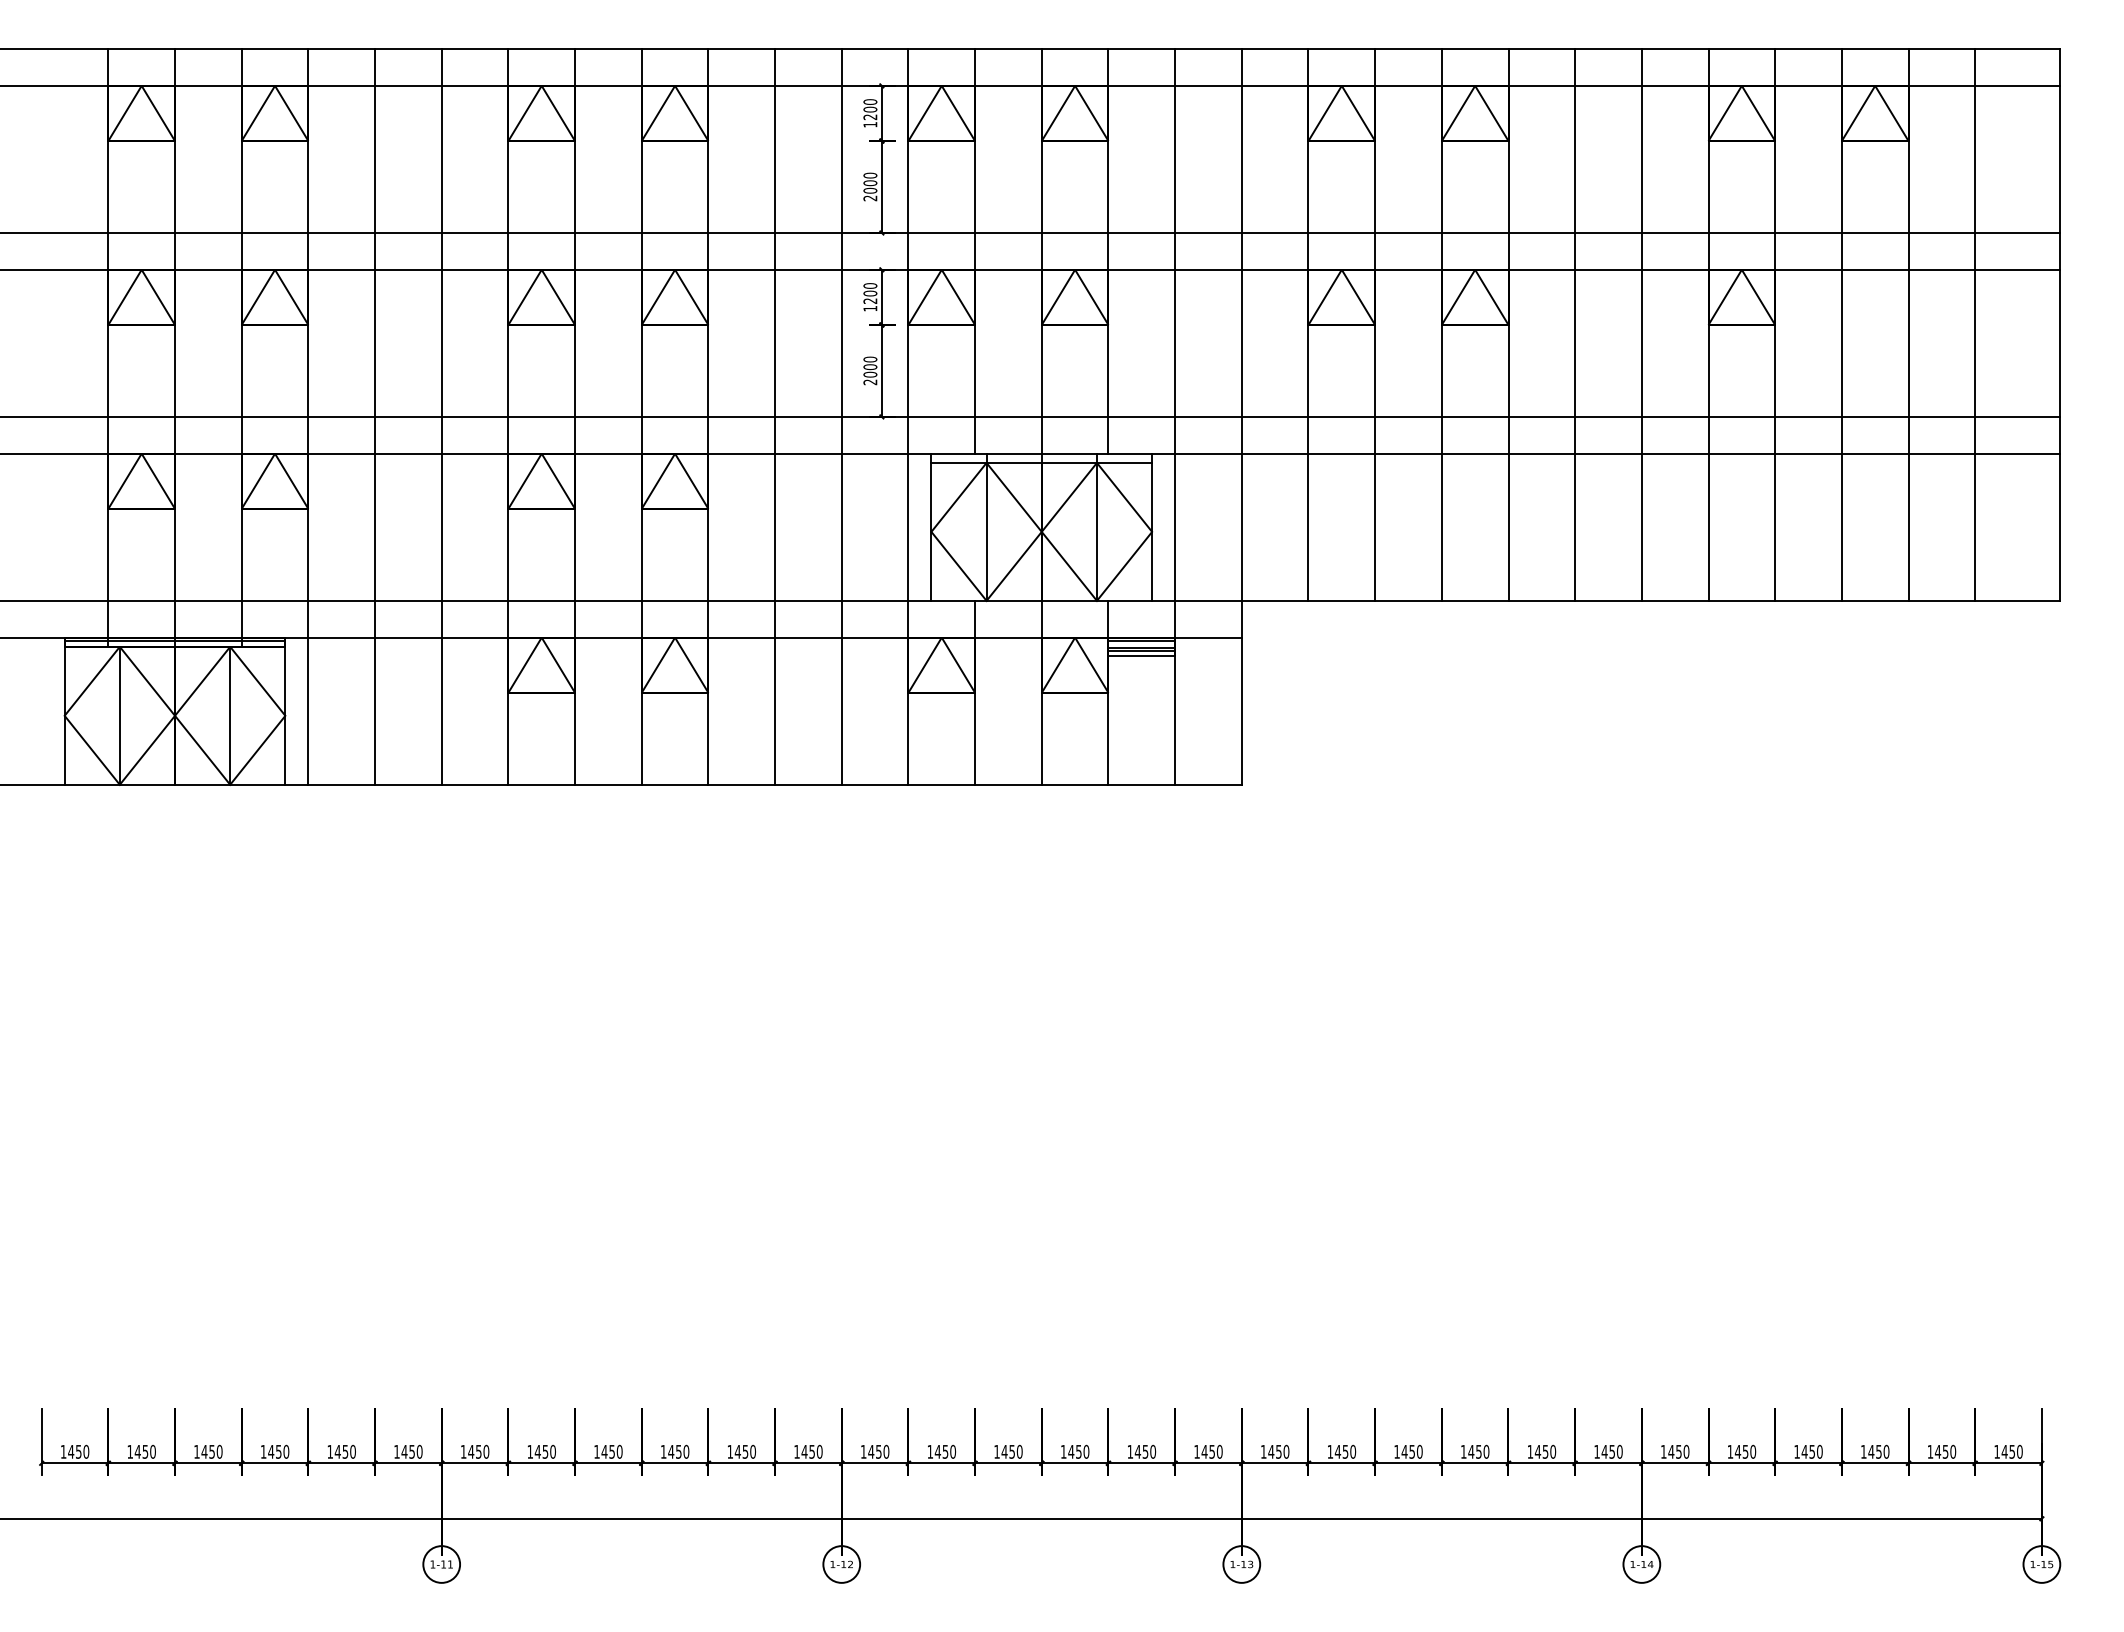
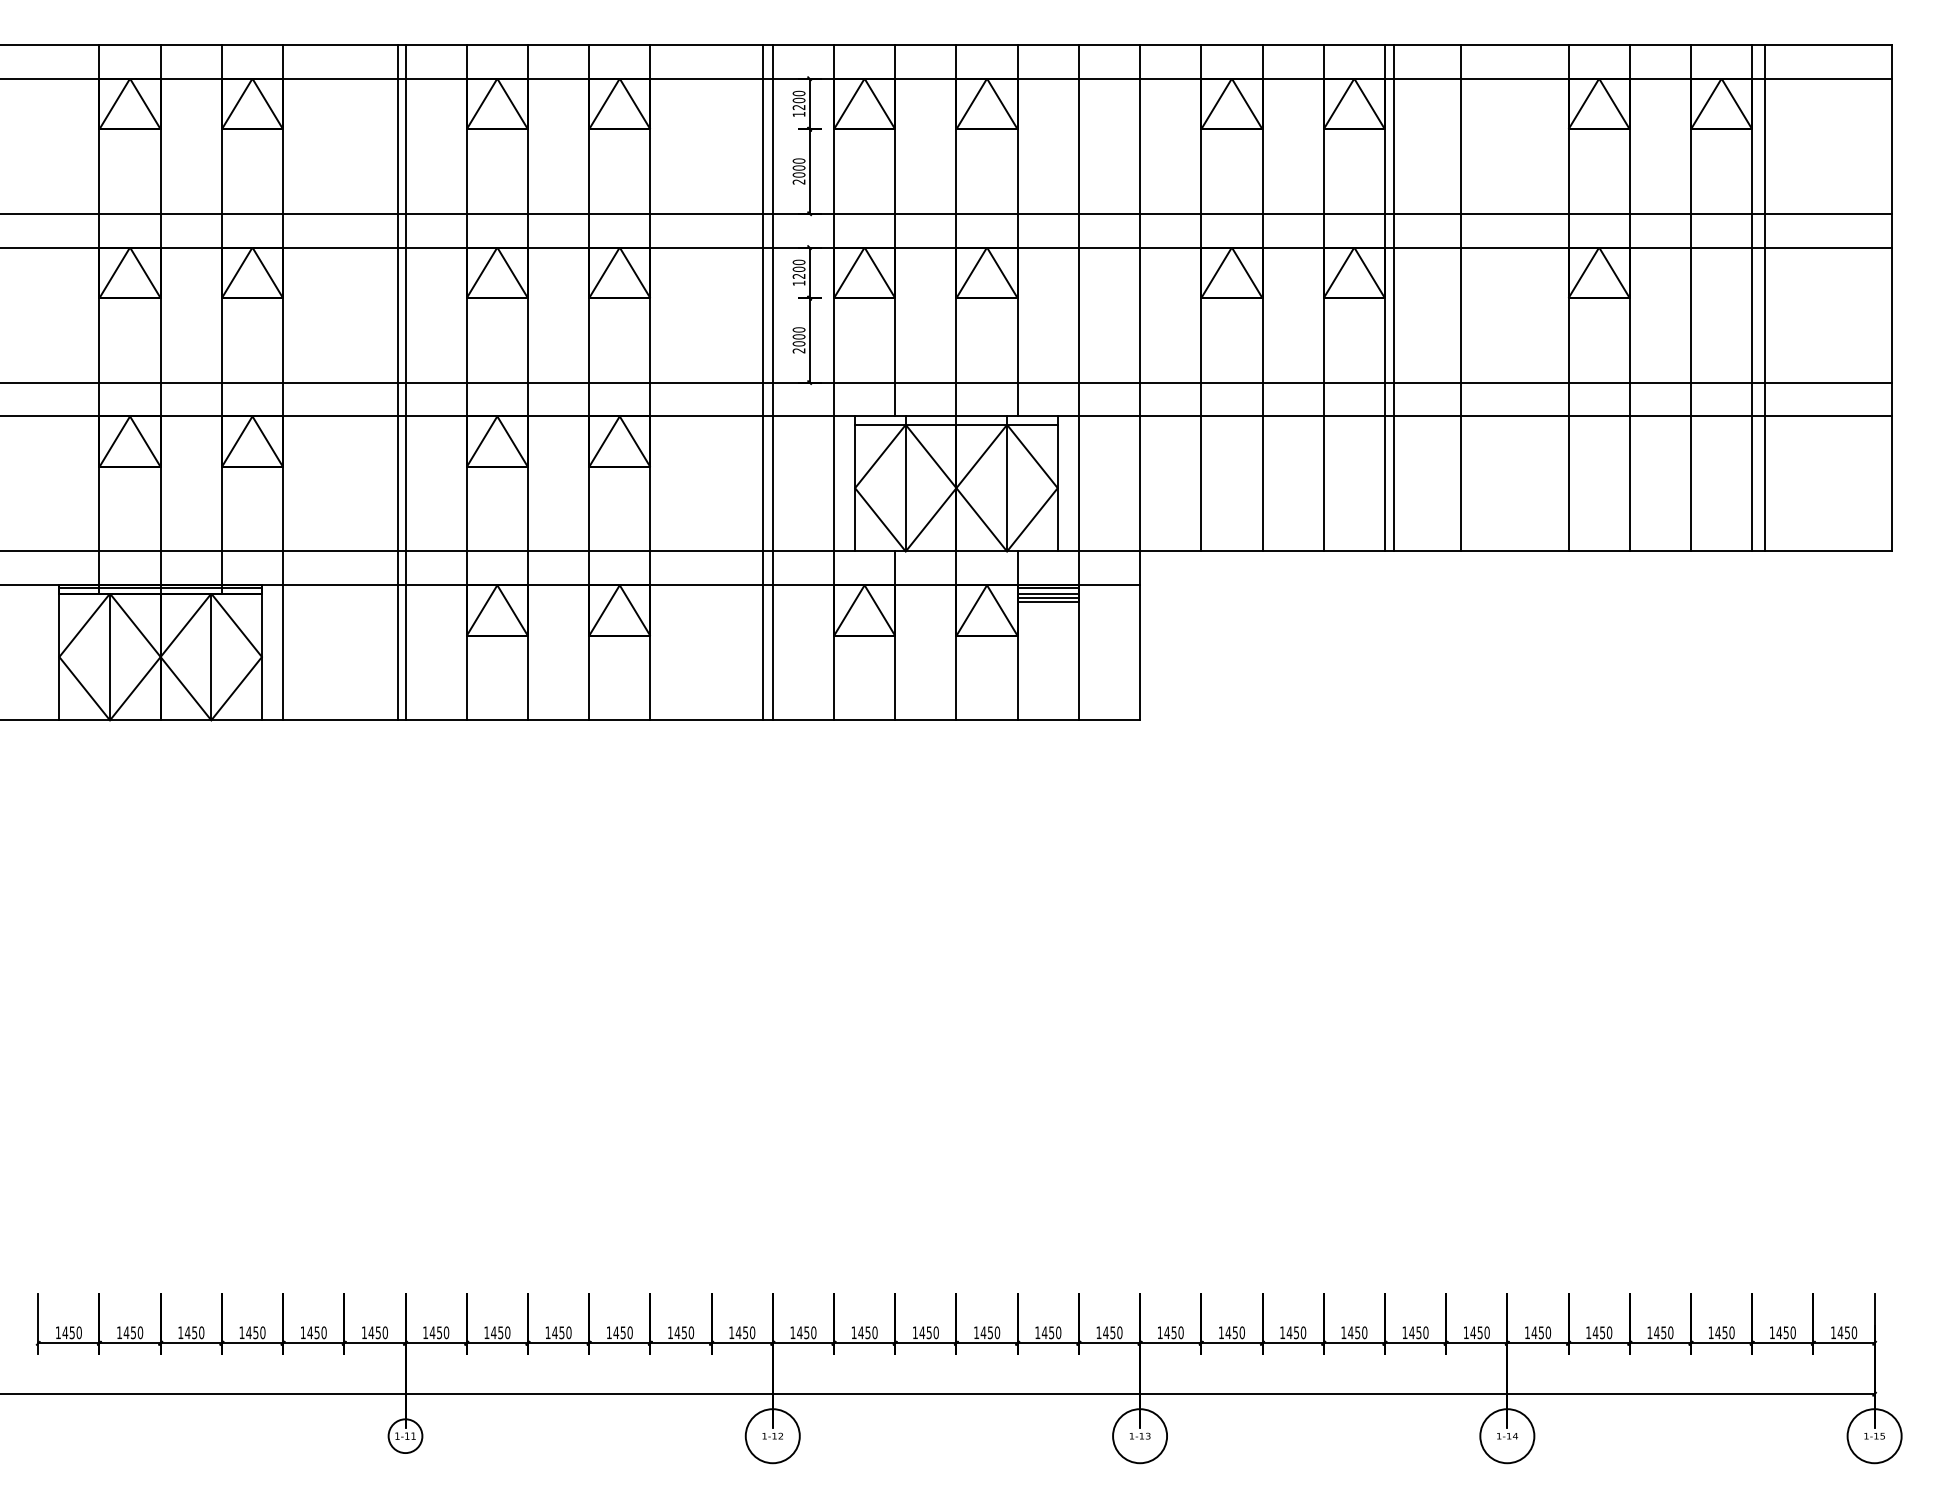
line: (1575, 324) -> (1394, 297), moved
line: (1641, 324) -> (1461, 297), moved
line: (1975, 324) -> (1765, 297), moved
line: (375, 416) -> (397, 382), moved
line: (775, 416) -> (763, 382), moved
circle: (841, 1564) -> (772, 1436), size x1.6
circle: (1241, 1564) -> (1139, 1436), size x1.6
circle: (1641, 1564) -> (1507, 1436), size x1.6
circle: (2041, 1564) -> (1874, 1436), size x1.6

